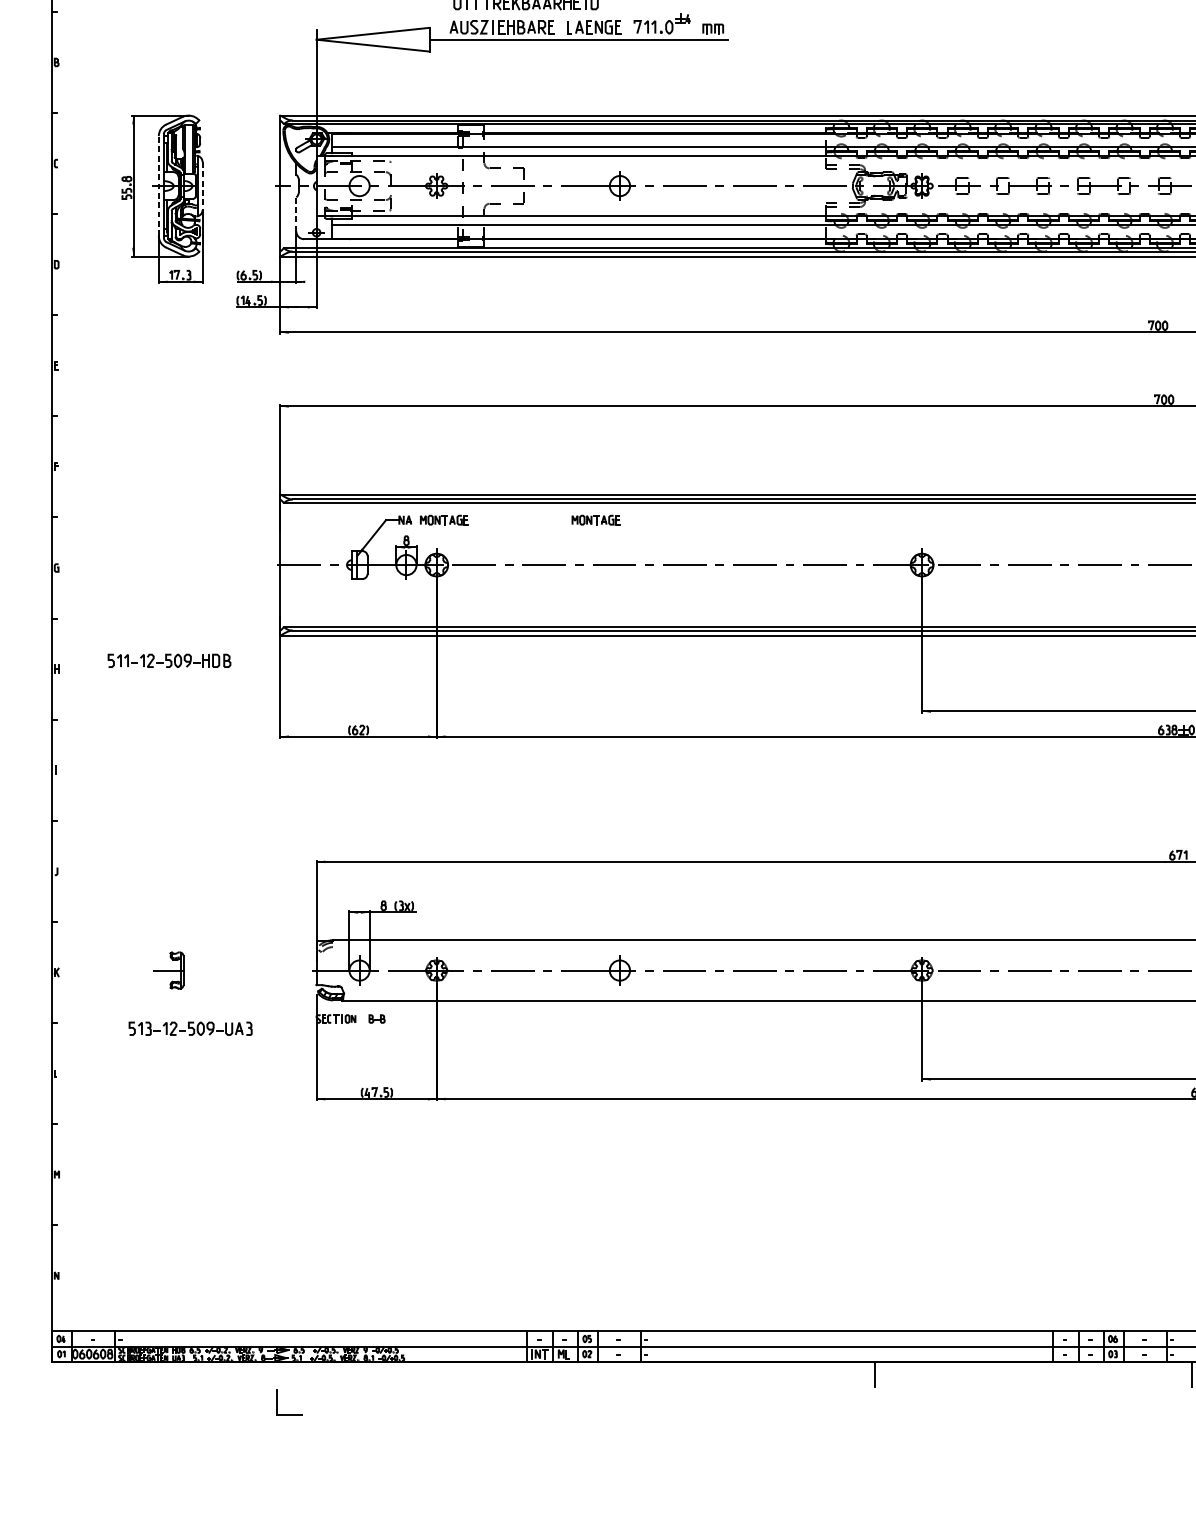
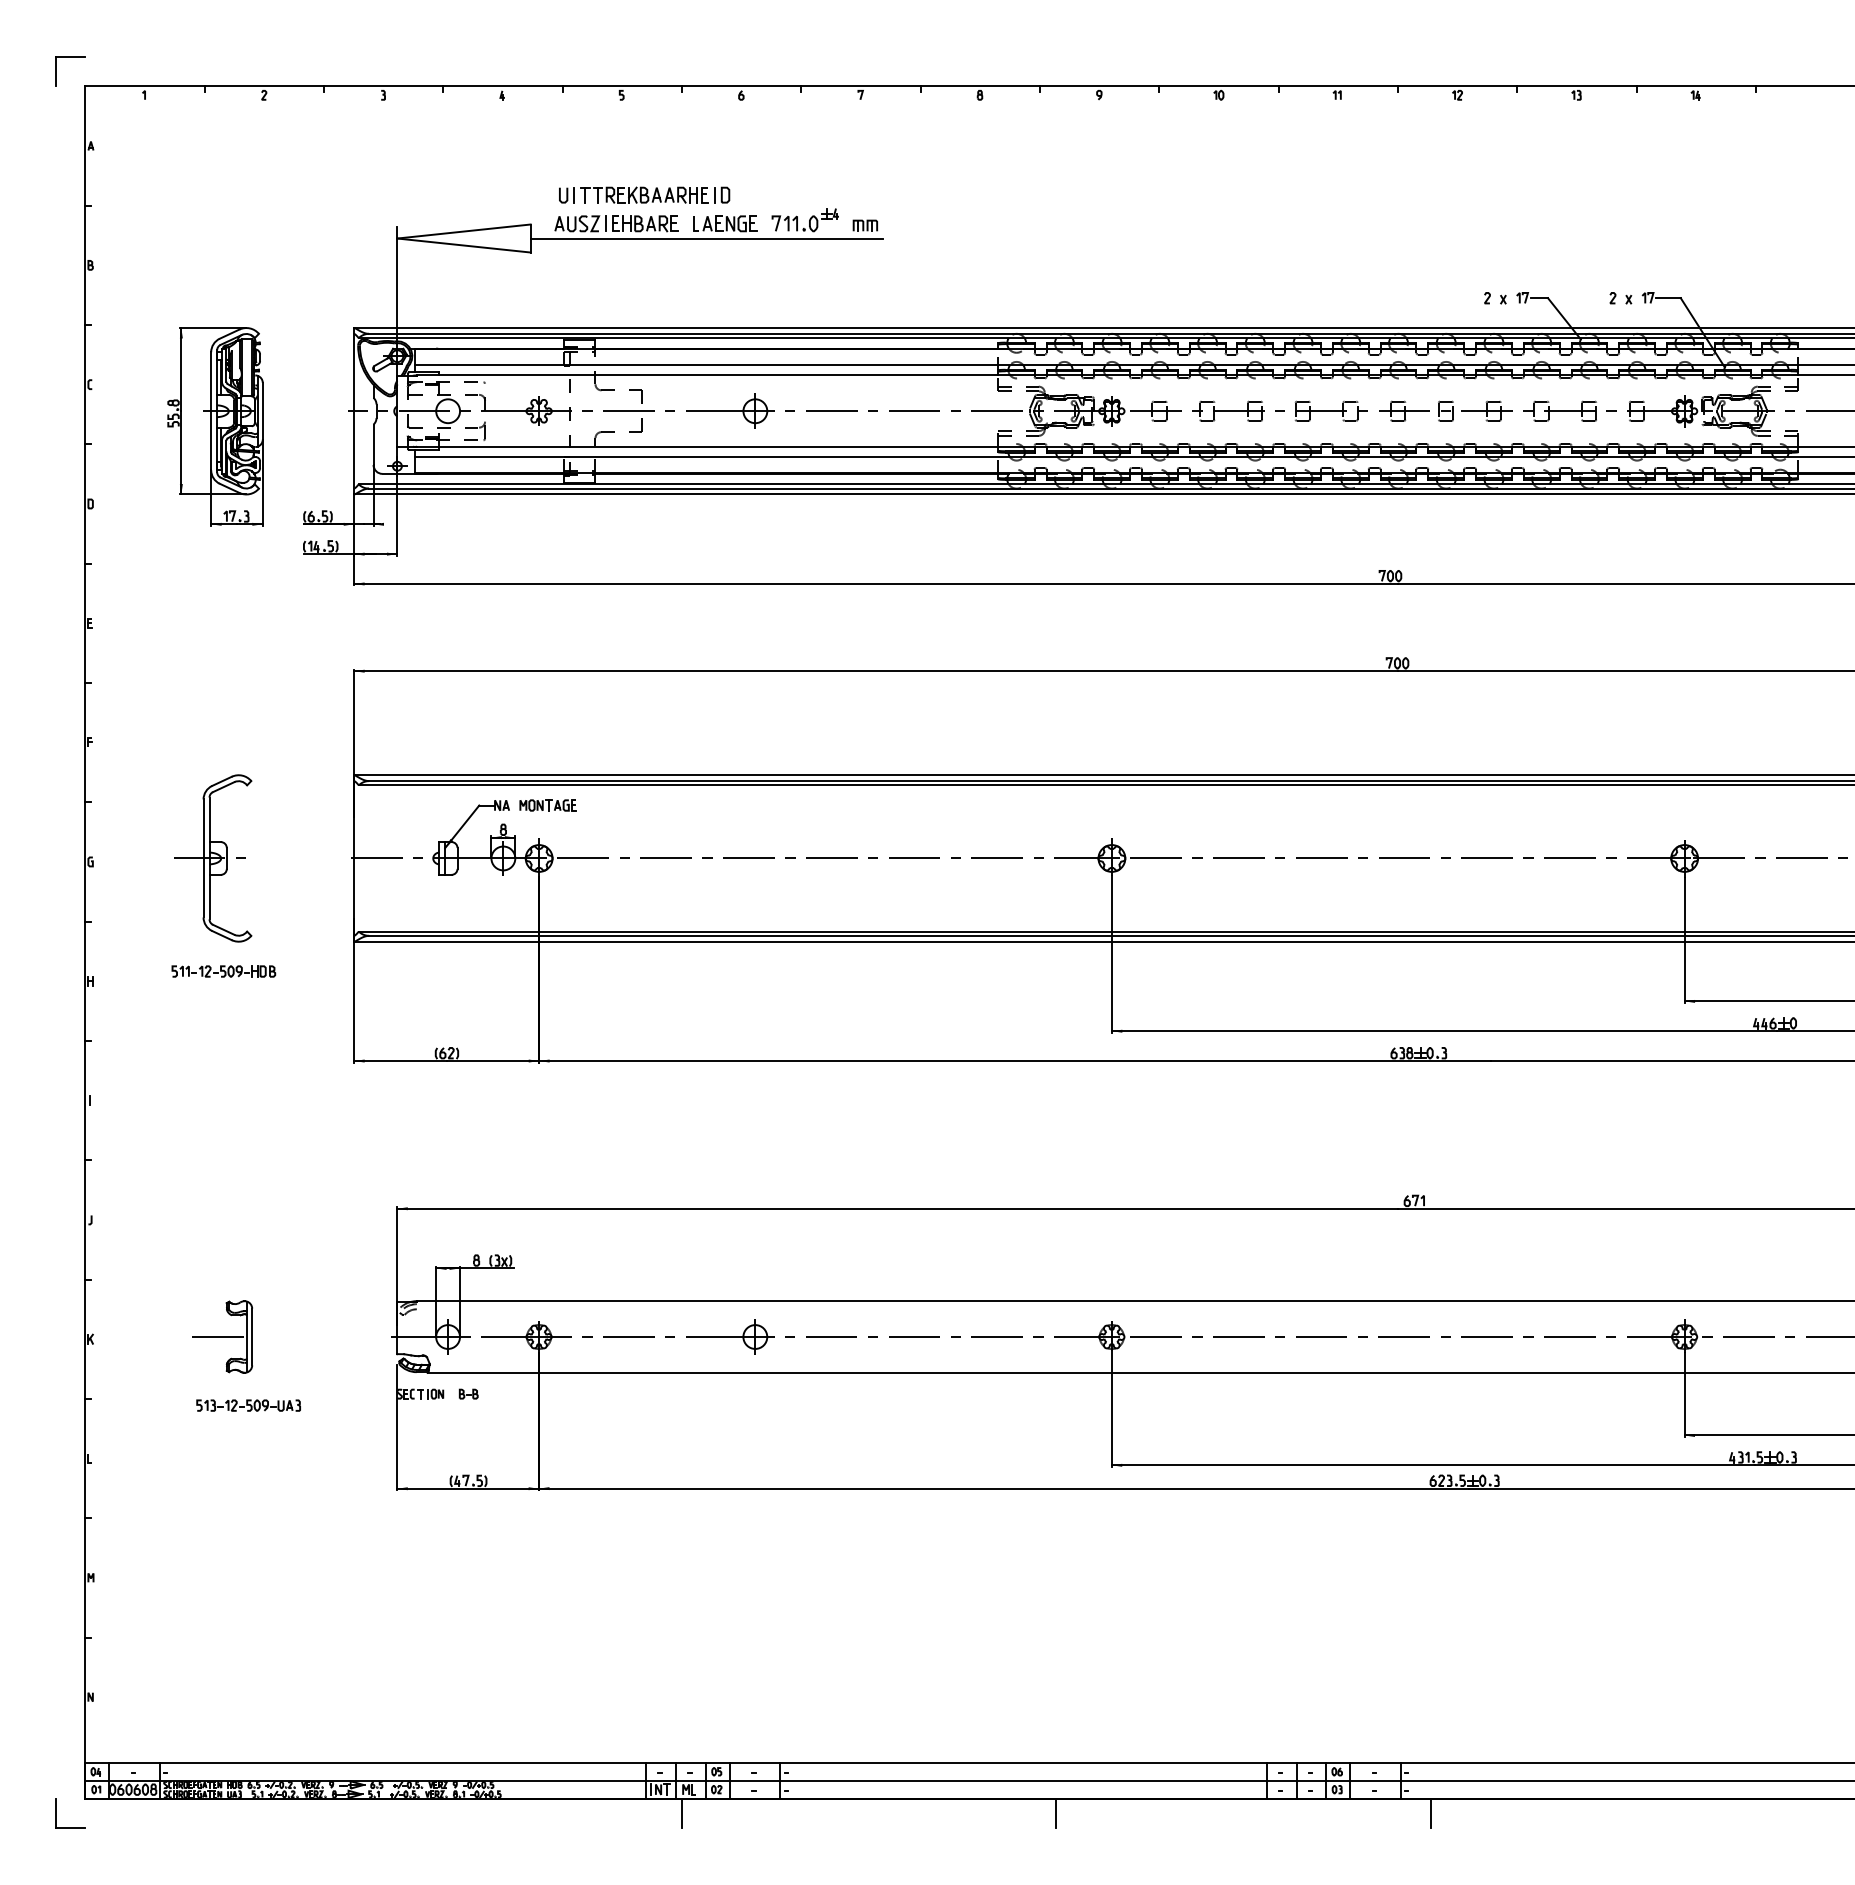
line: (159, 185) -> (211, 410), dashed -> solid
line: (202, 186) -> (262, 411), dashed -> solid
line: (296, 214) -> (373, 444), dashed -> solid
part: (595, 520) -> (726, 805), removed
part: (160, 565) -> (213, 858), added
part: (169, 660) -> (223, 971), size x0.71
part: (168, 970) -> (222, 1336), size x1.67
part: (190, 1028) -> (248, 1405), size x0.71
line: (558, 1374) -> (682, 1813), added
part: (277, 1402) -> (56, 1813), moved

